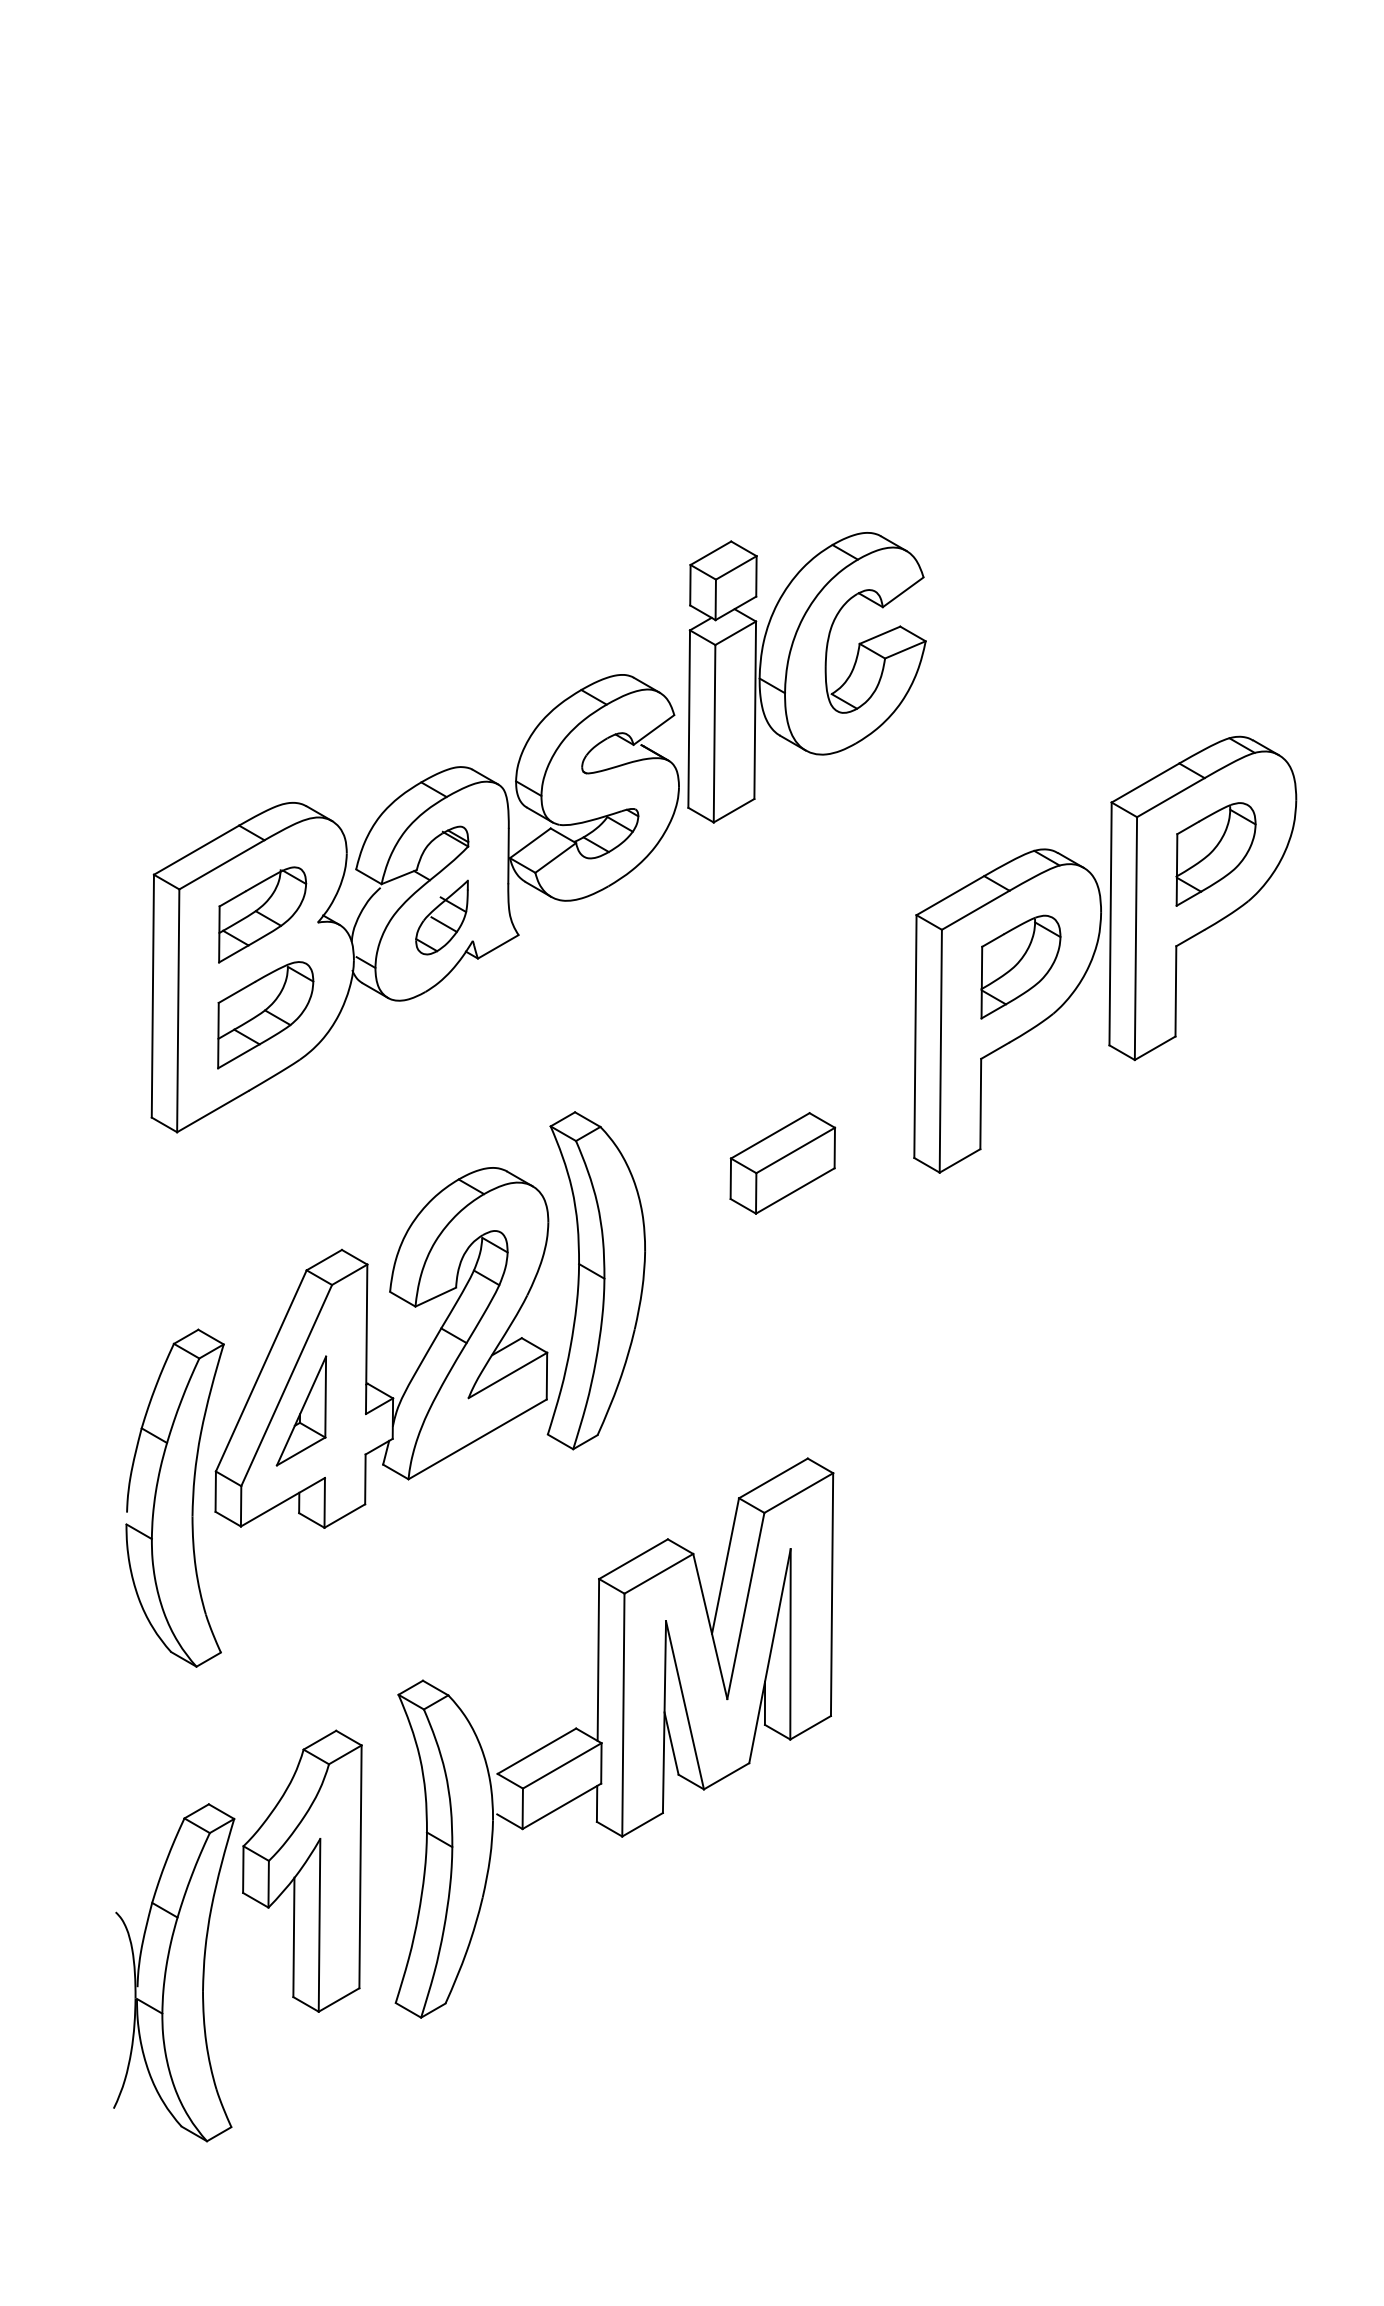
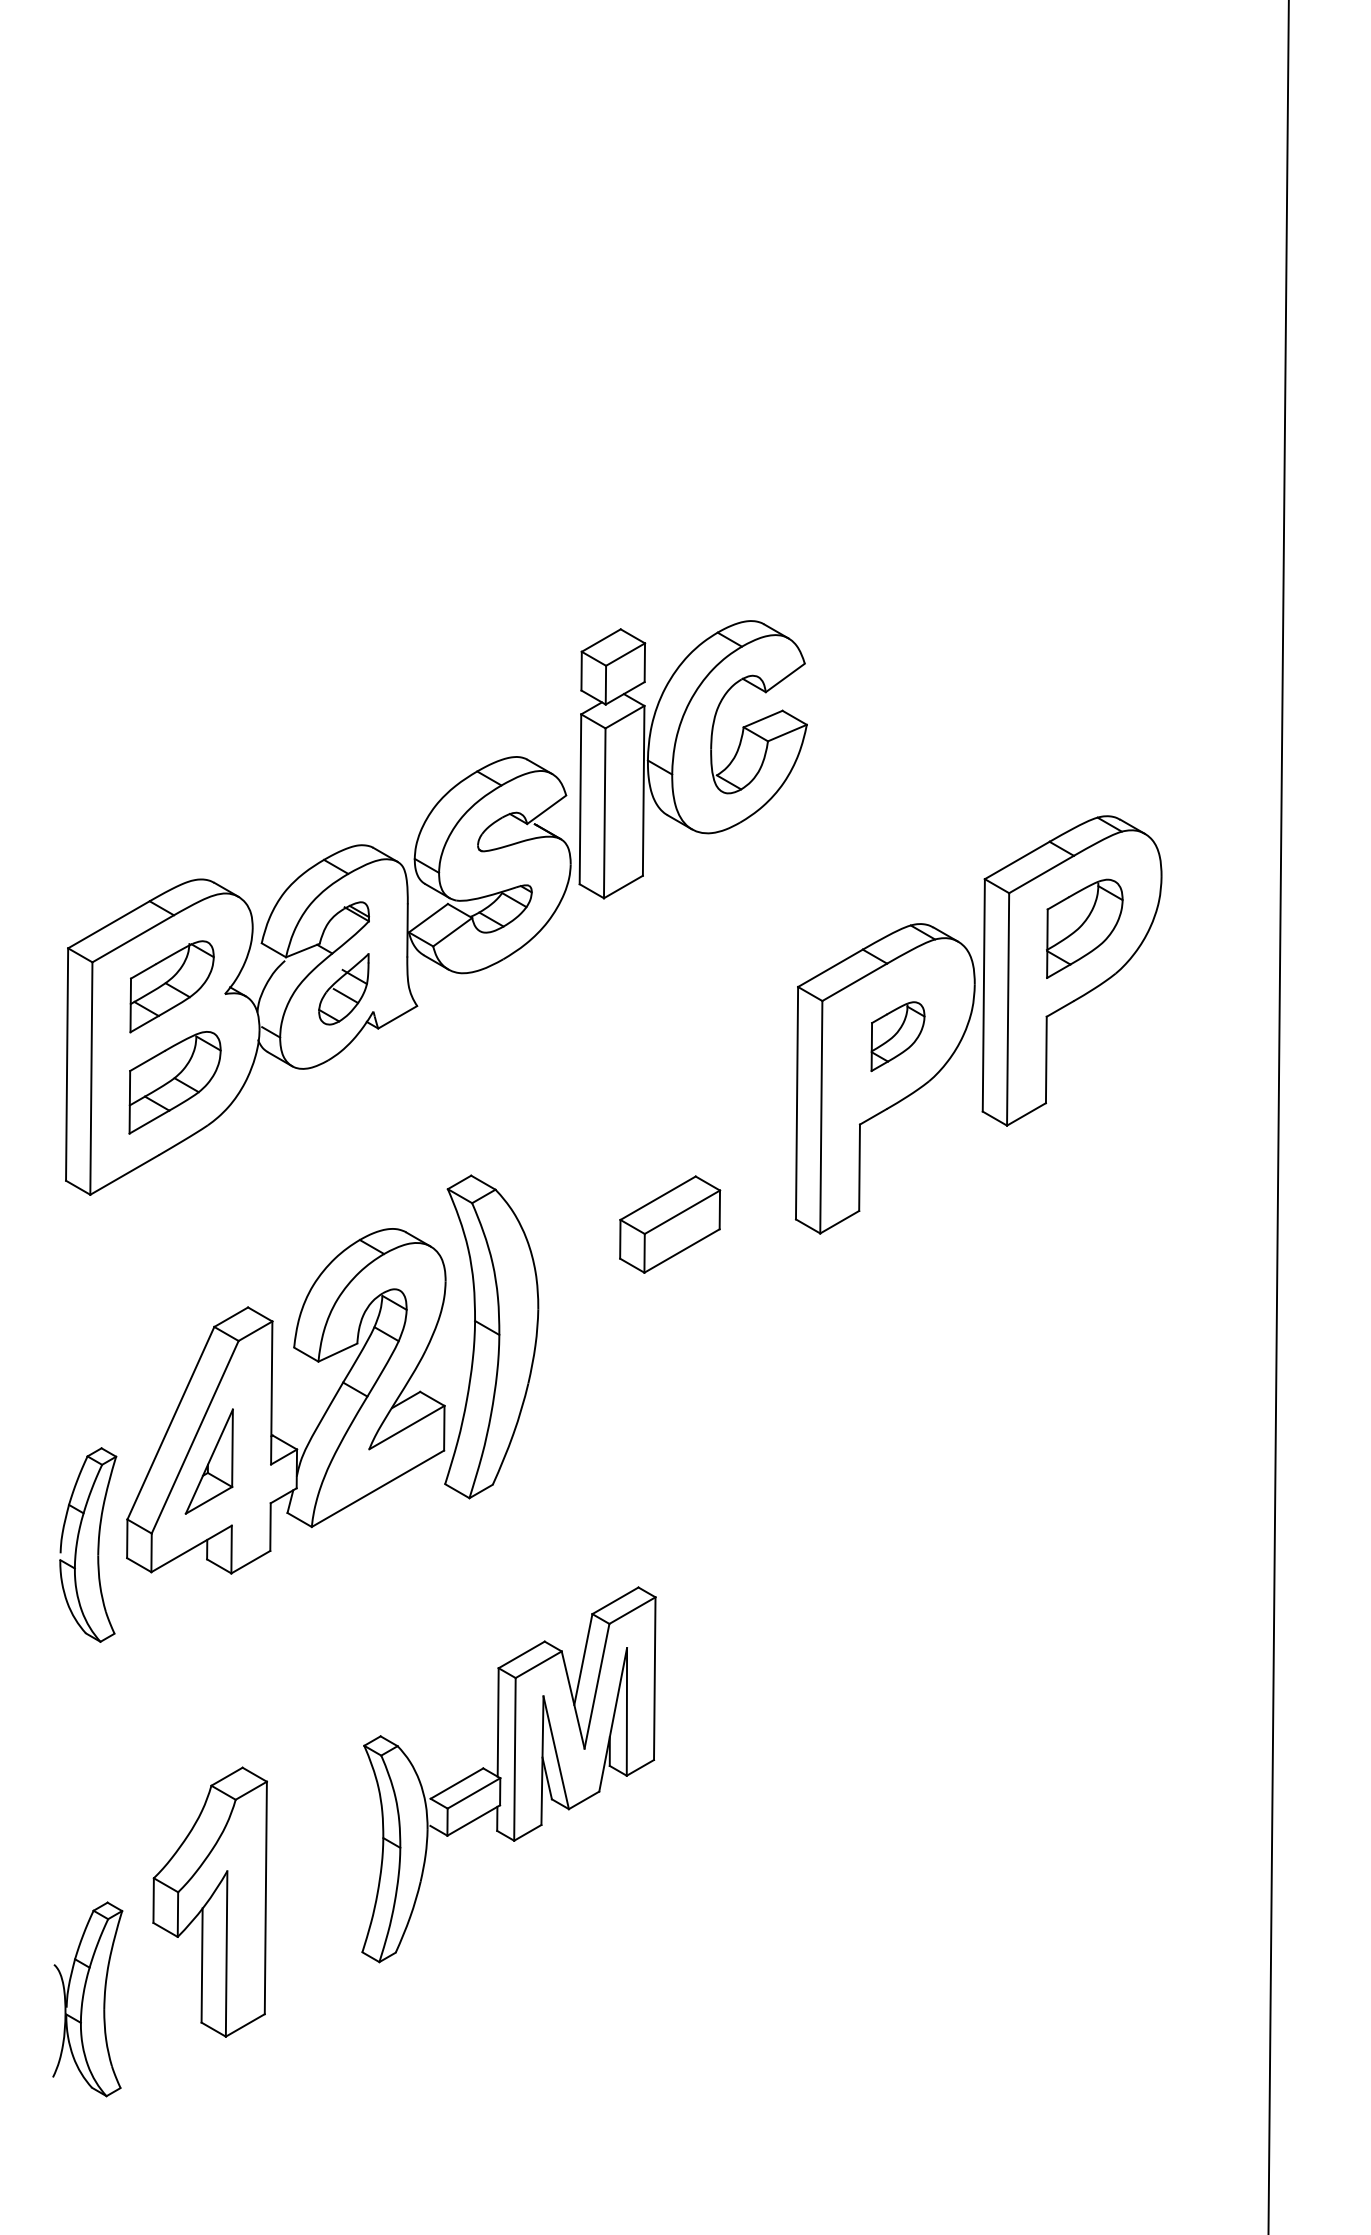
part: (1020, 966) -> (897, 1036), size x0.7
part: (174, 1497) -> (87, 1544), size x0.6
part: (614, 1737) -> (508, 1774), size x0.7
part: (174, 1972) -> (87, 1999), size x0.6

